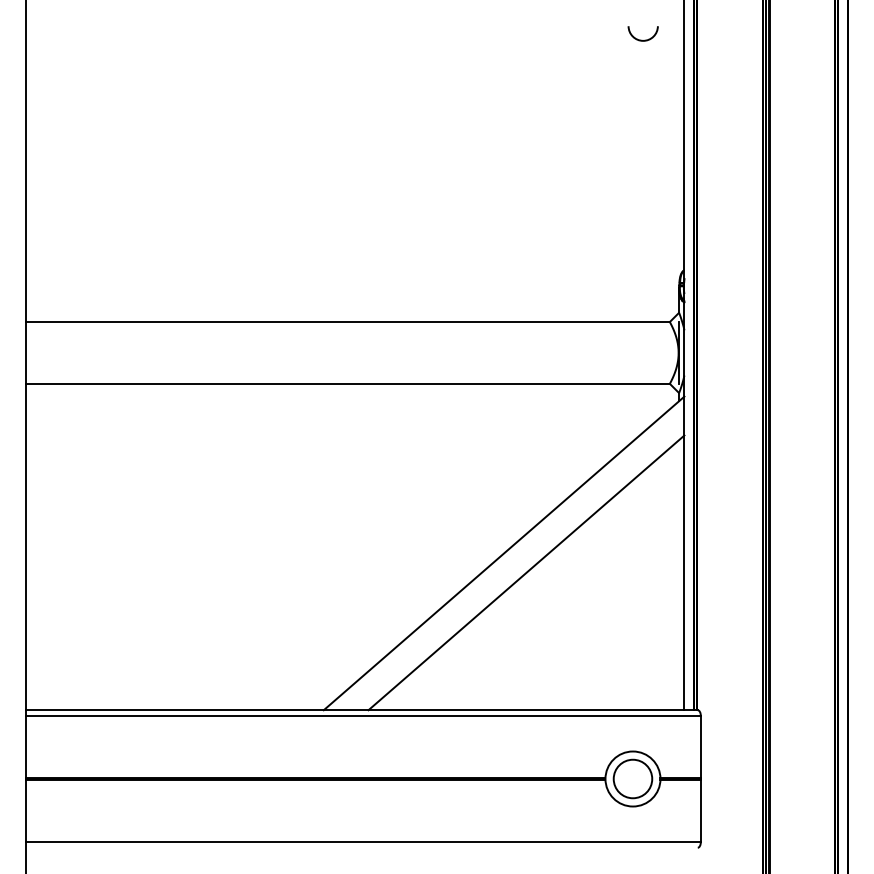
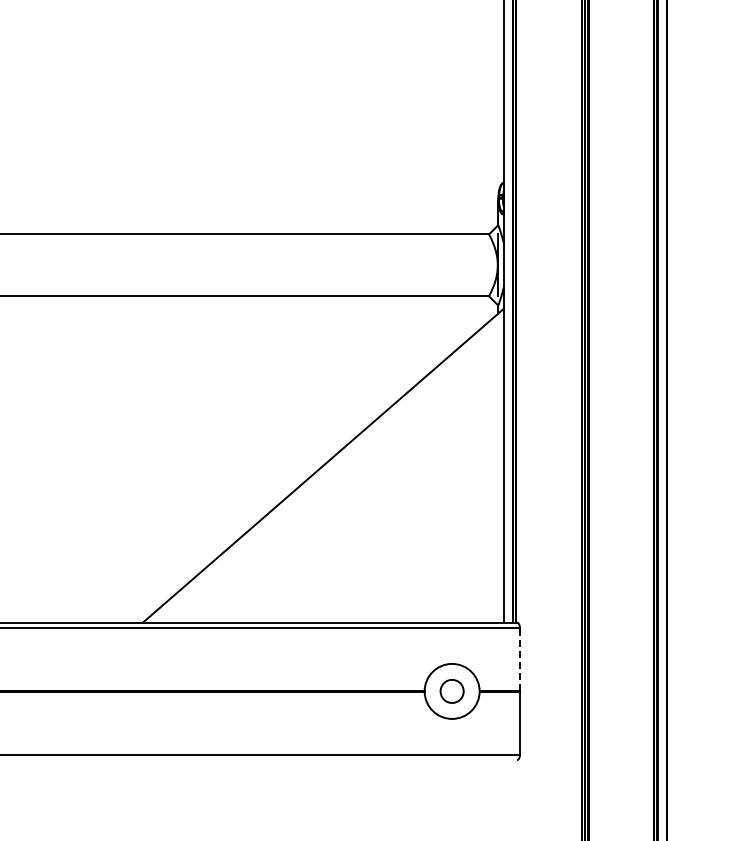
line: (526, 572) -> (345, 484), removed
line: (700, 746) -> (519, 658), solid -> dashed
circle: (632, 778) -> (451, 690), size x0.6

